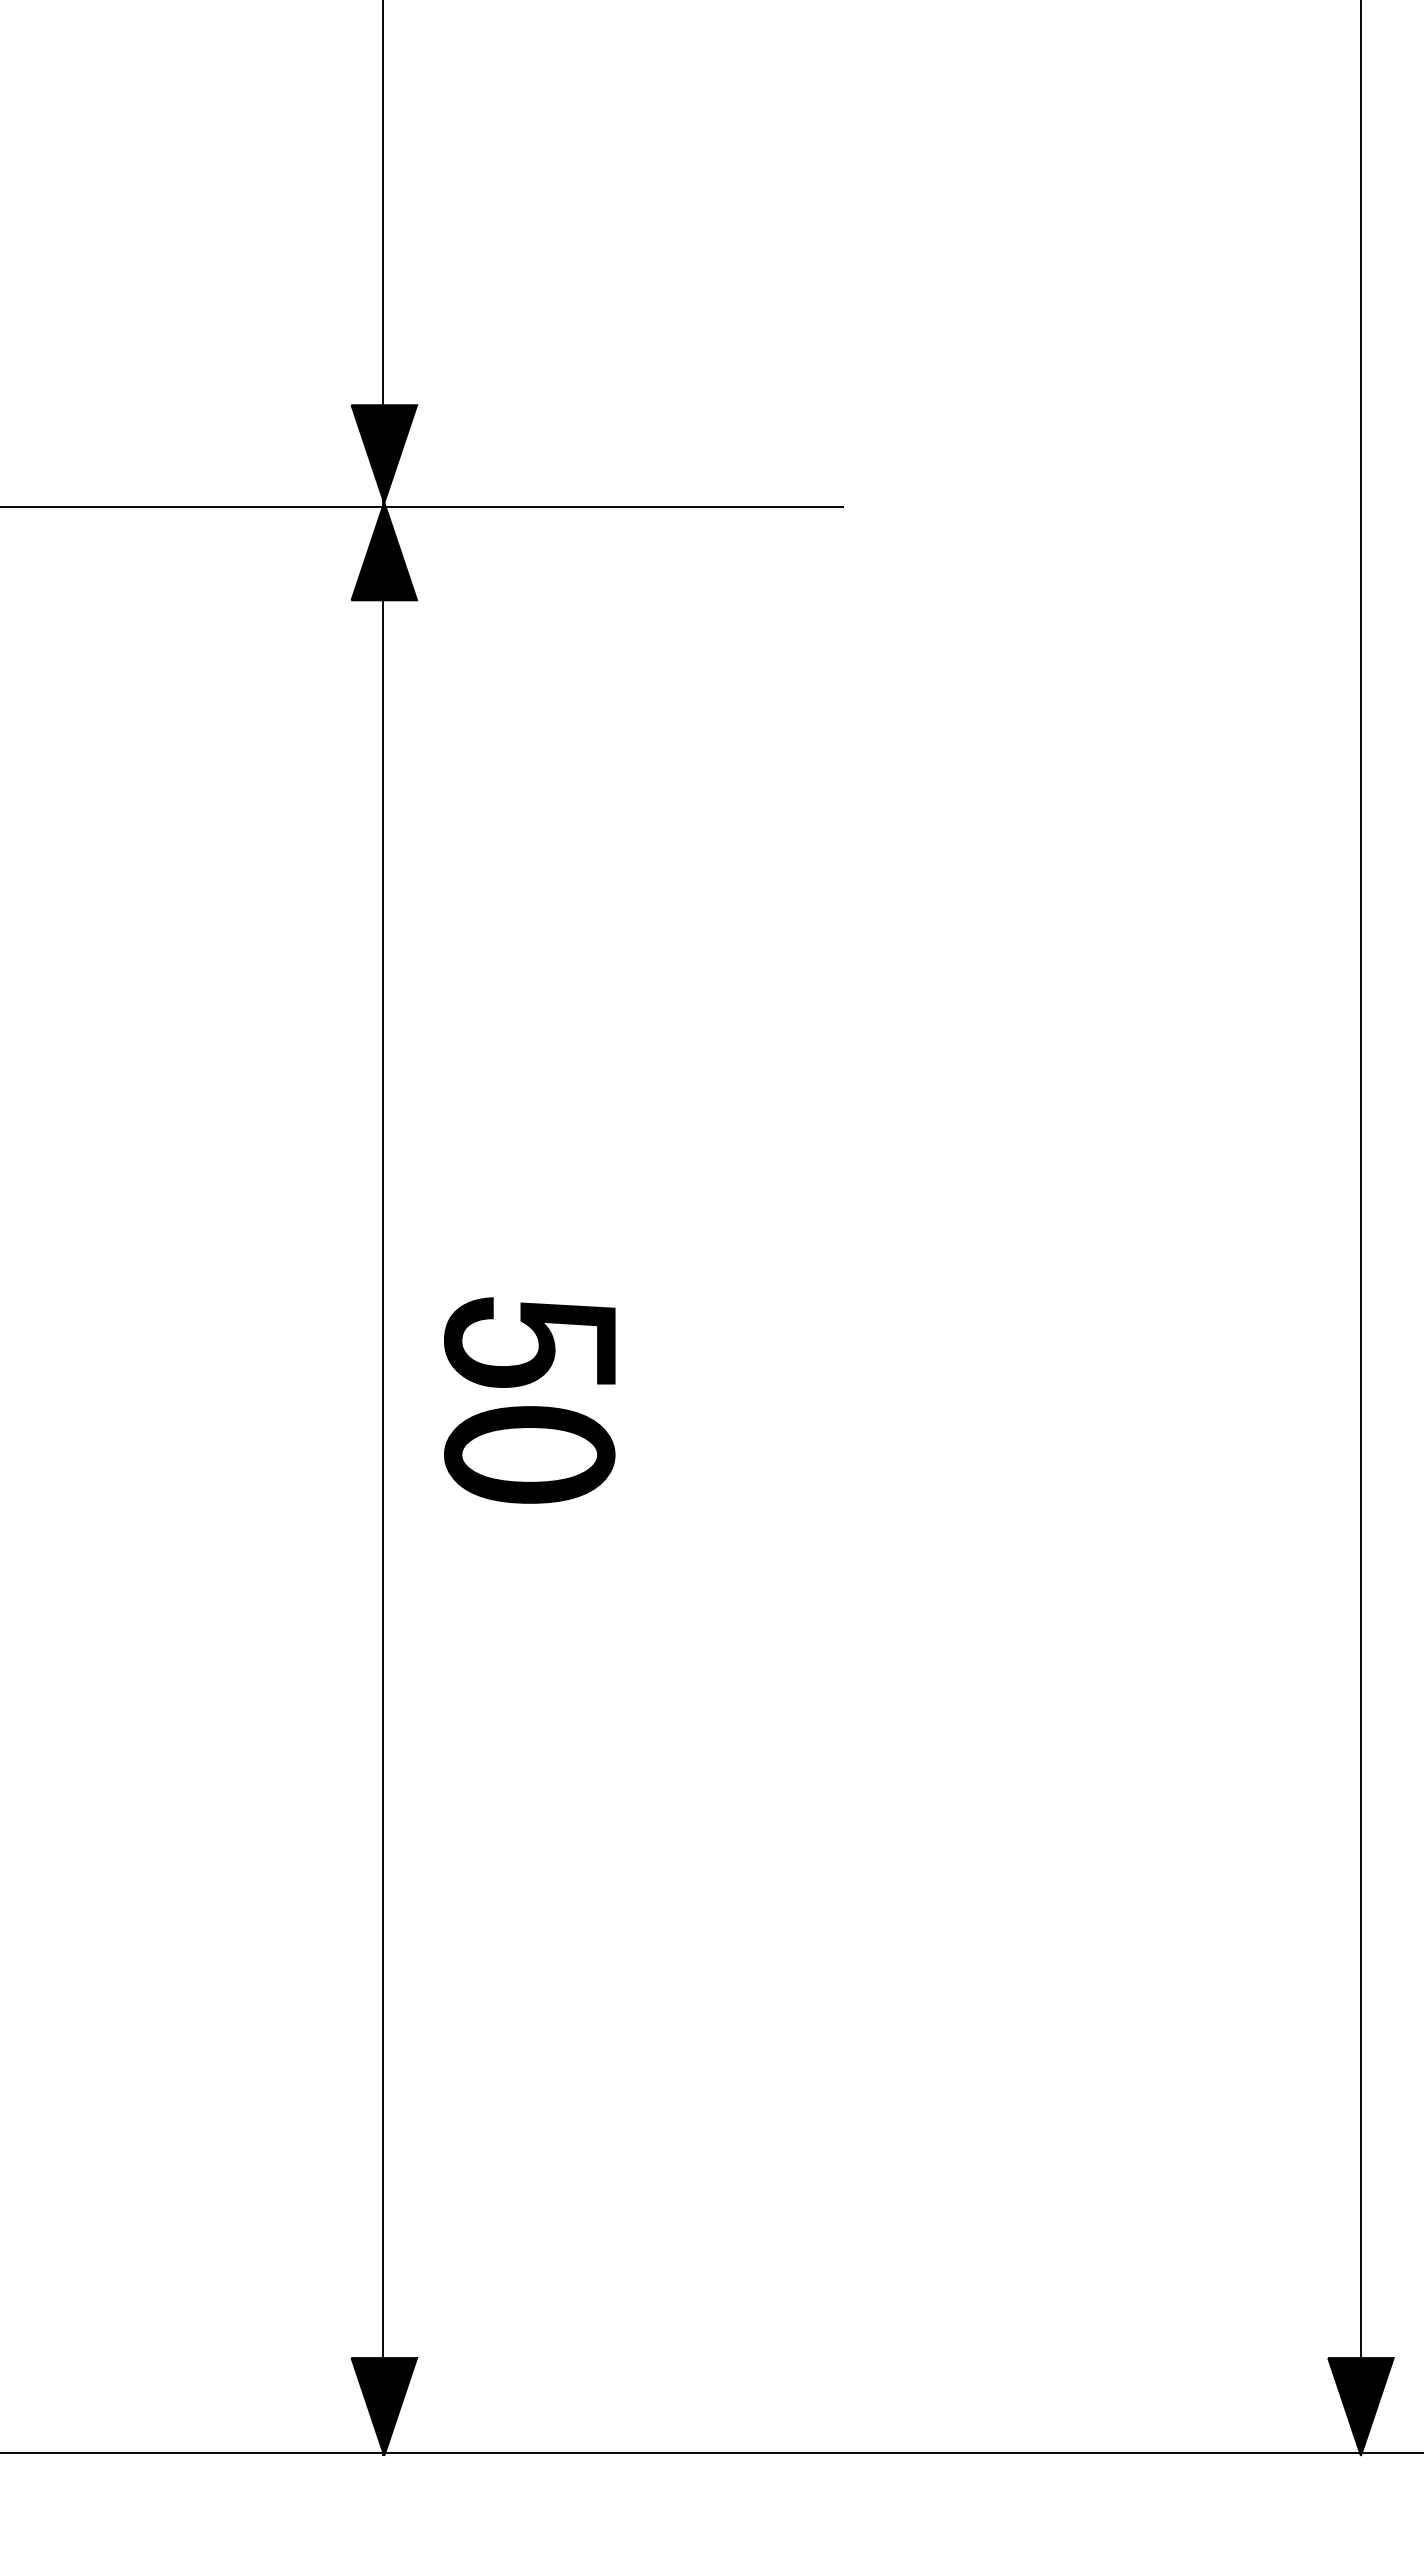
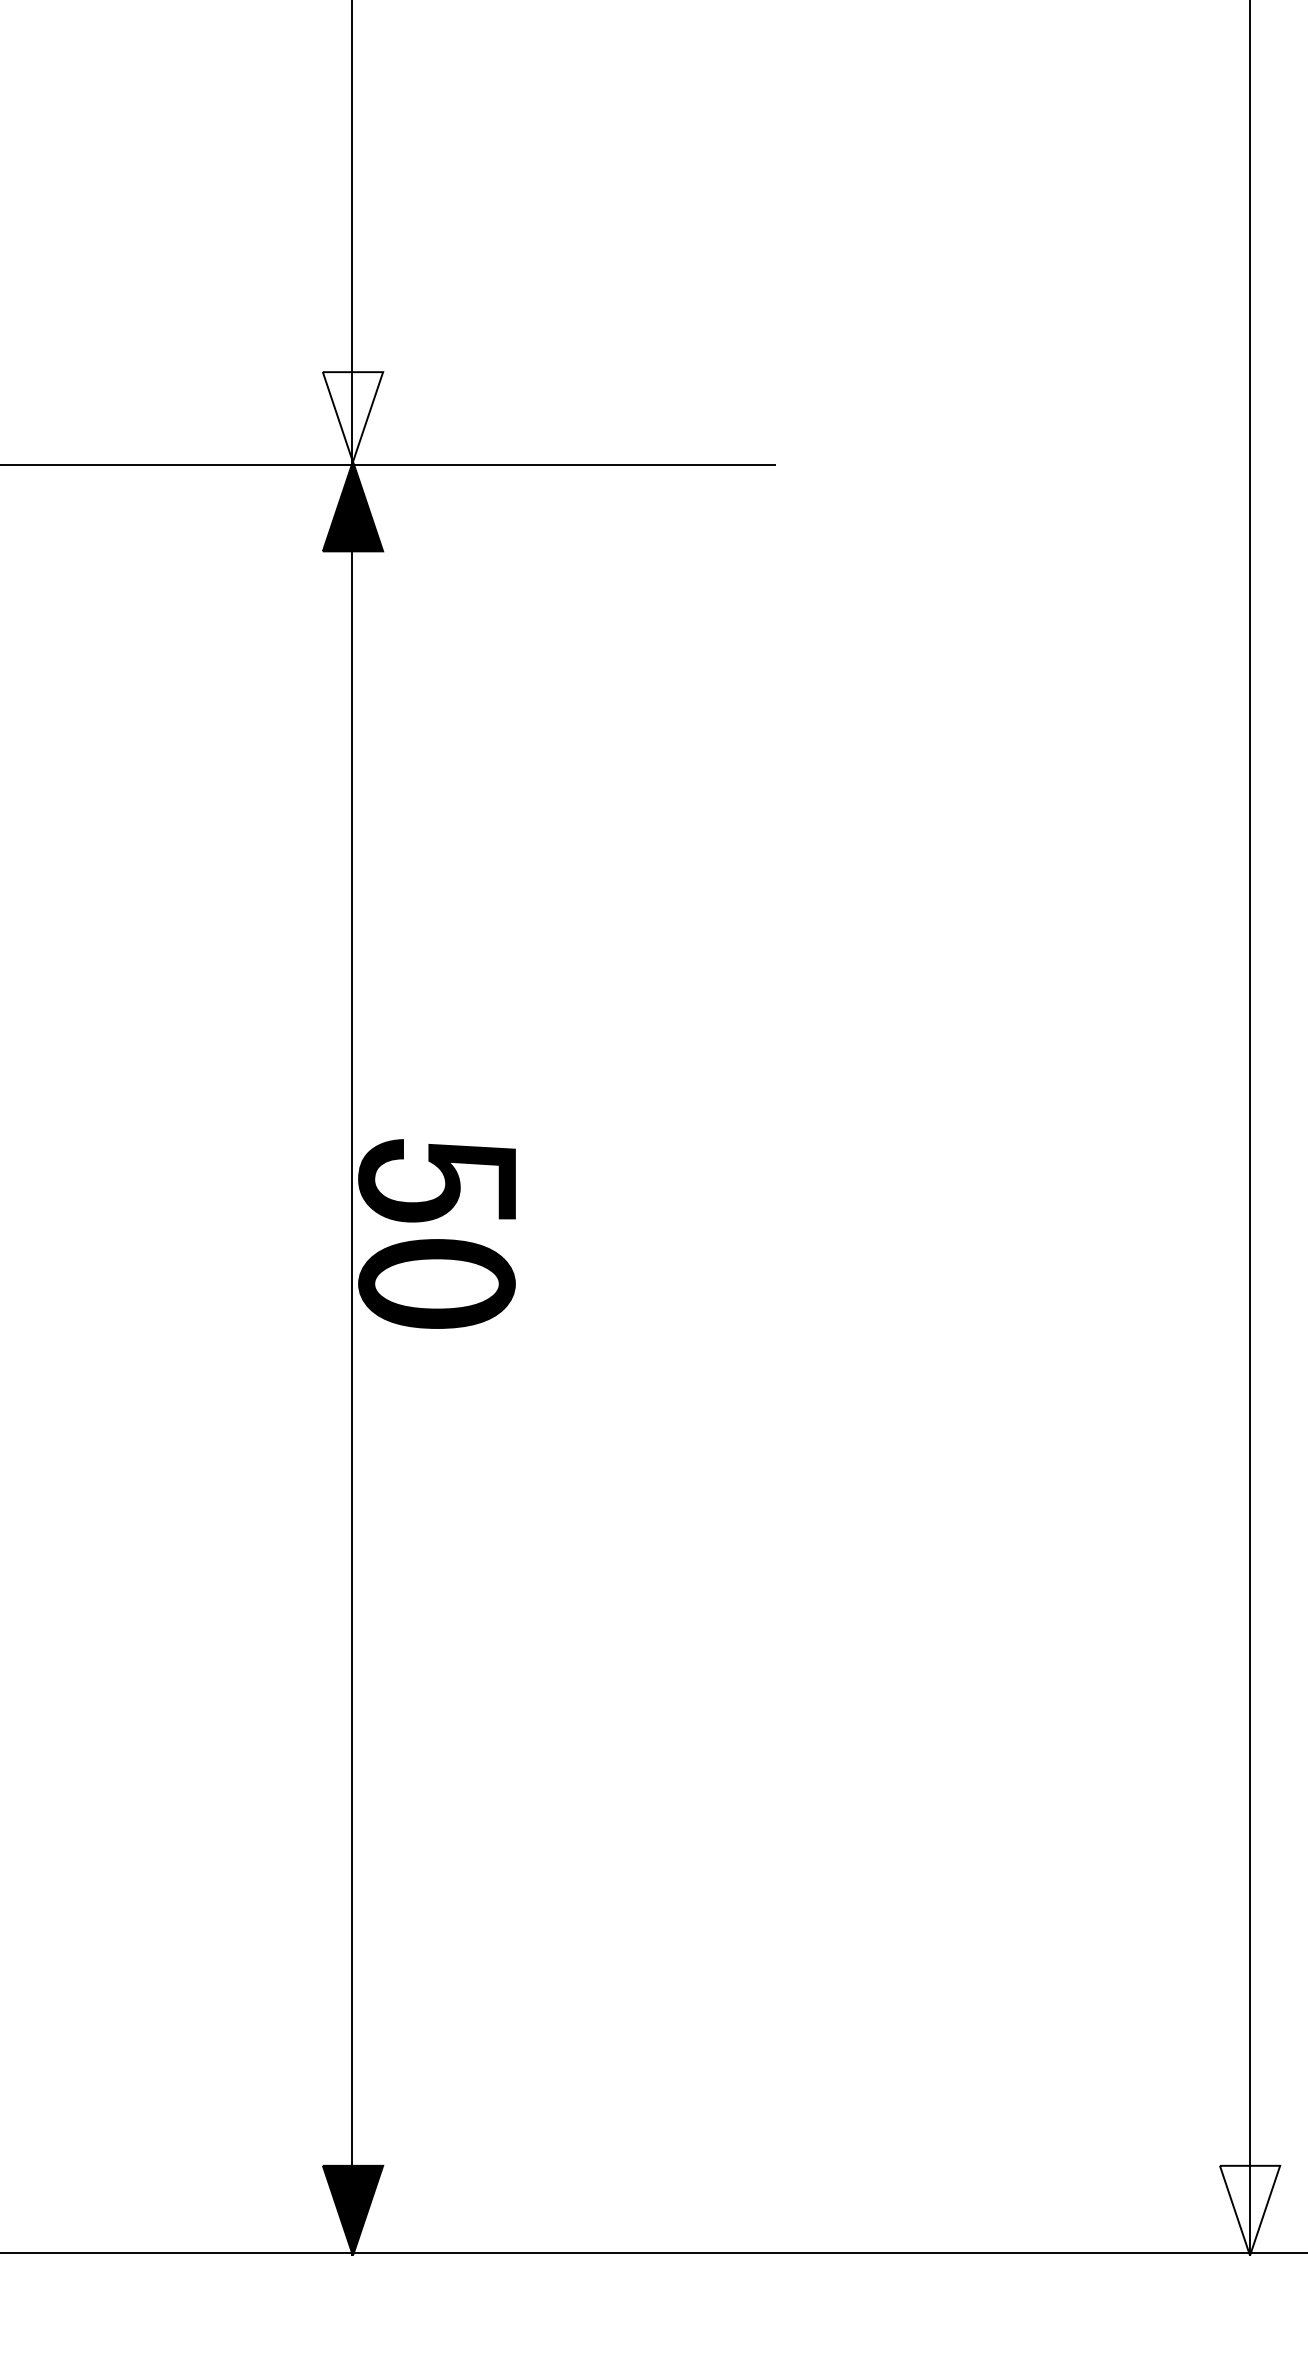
fill: (384, 454) -> (353, 417), removed
part: (529, 1400) -> (436, 1233), moved
fill: (1360, 2406) -> (1249, 2210), removed

